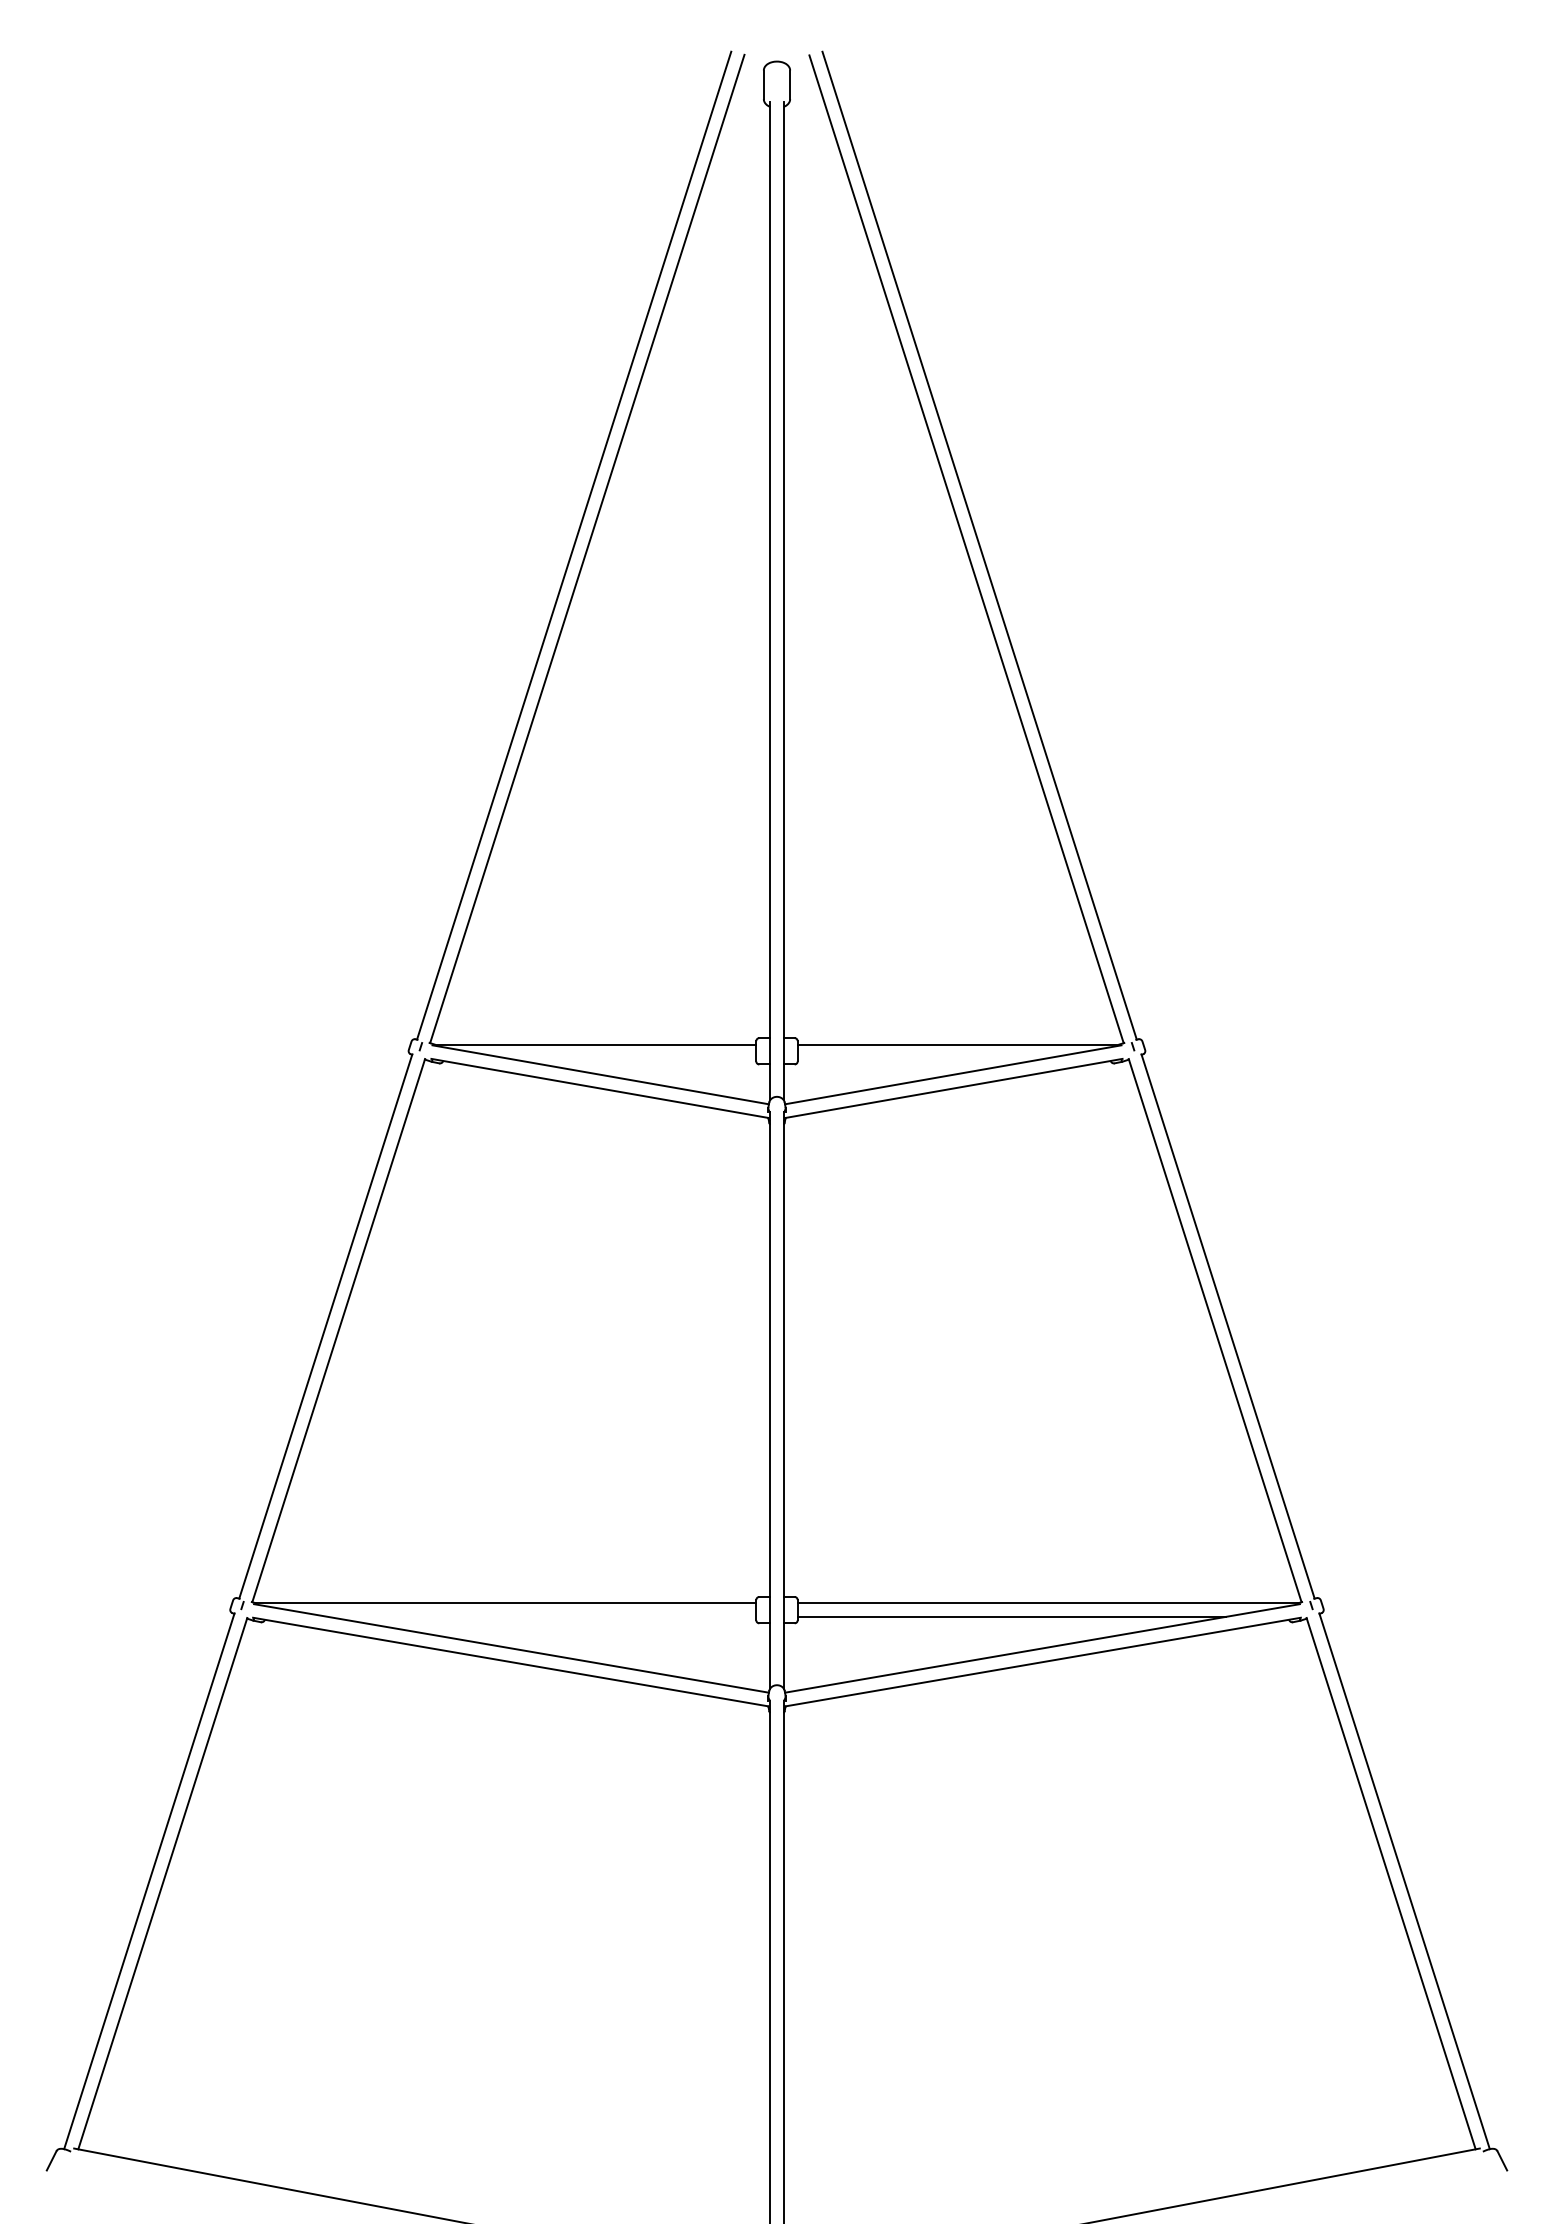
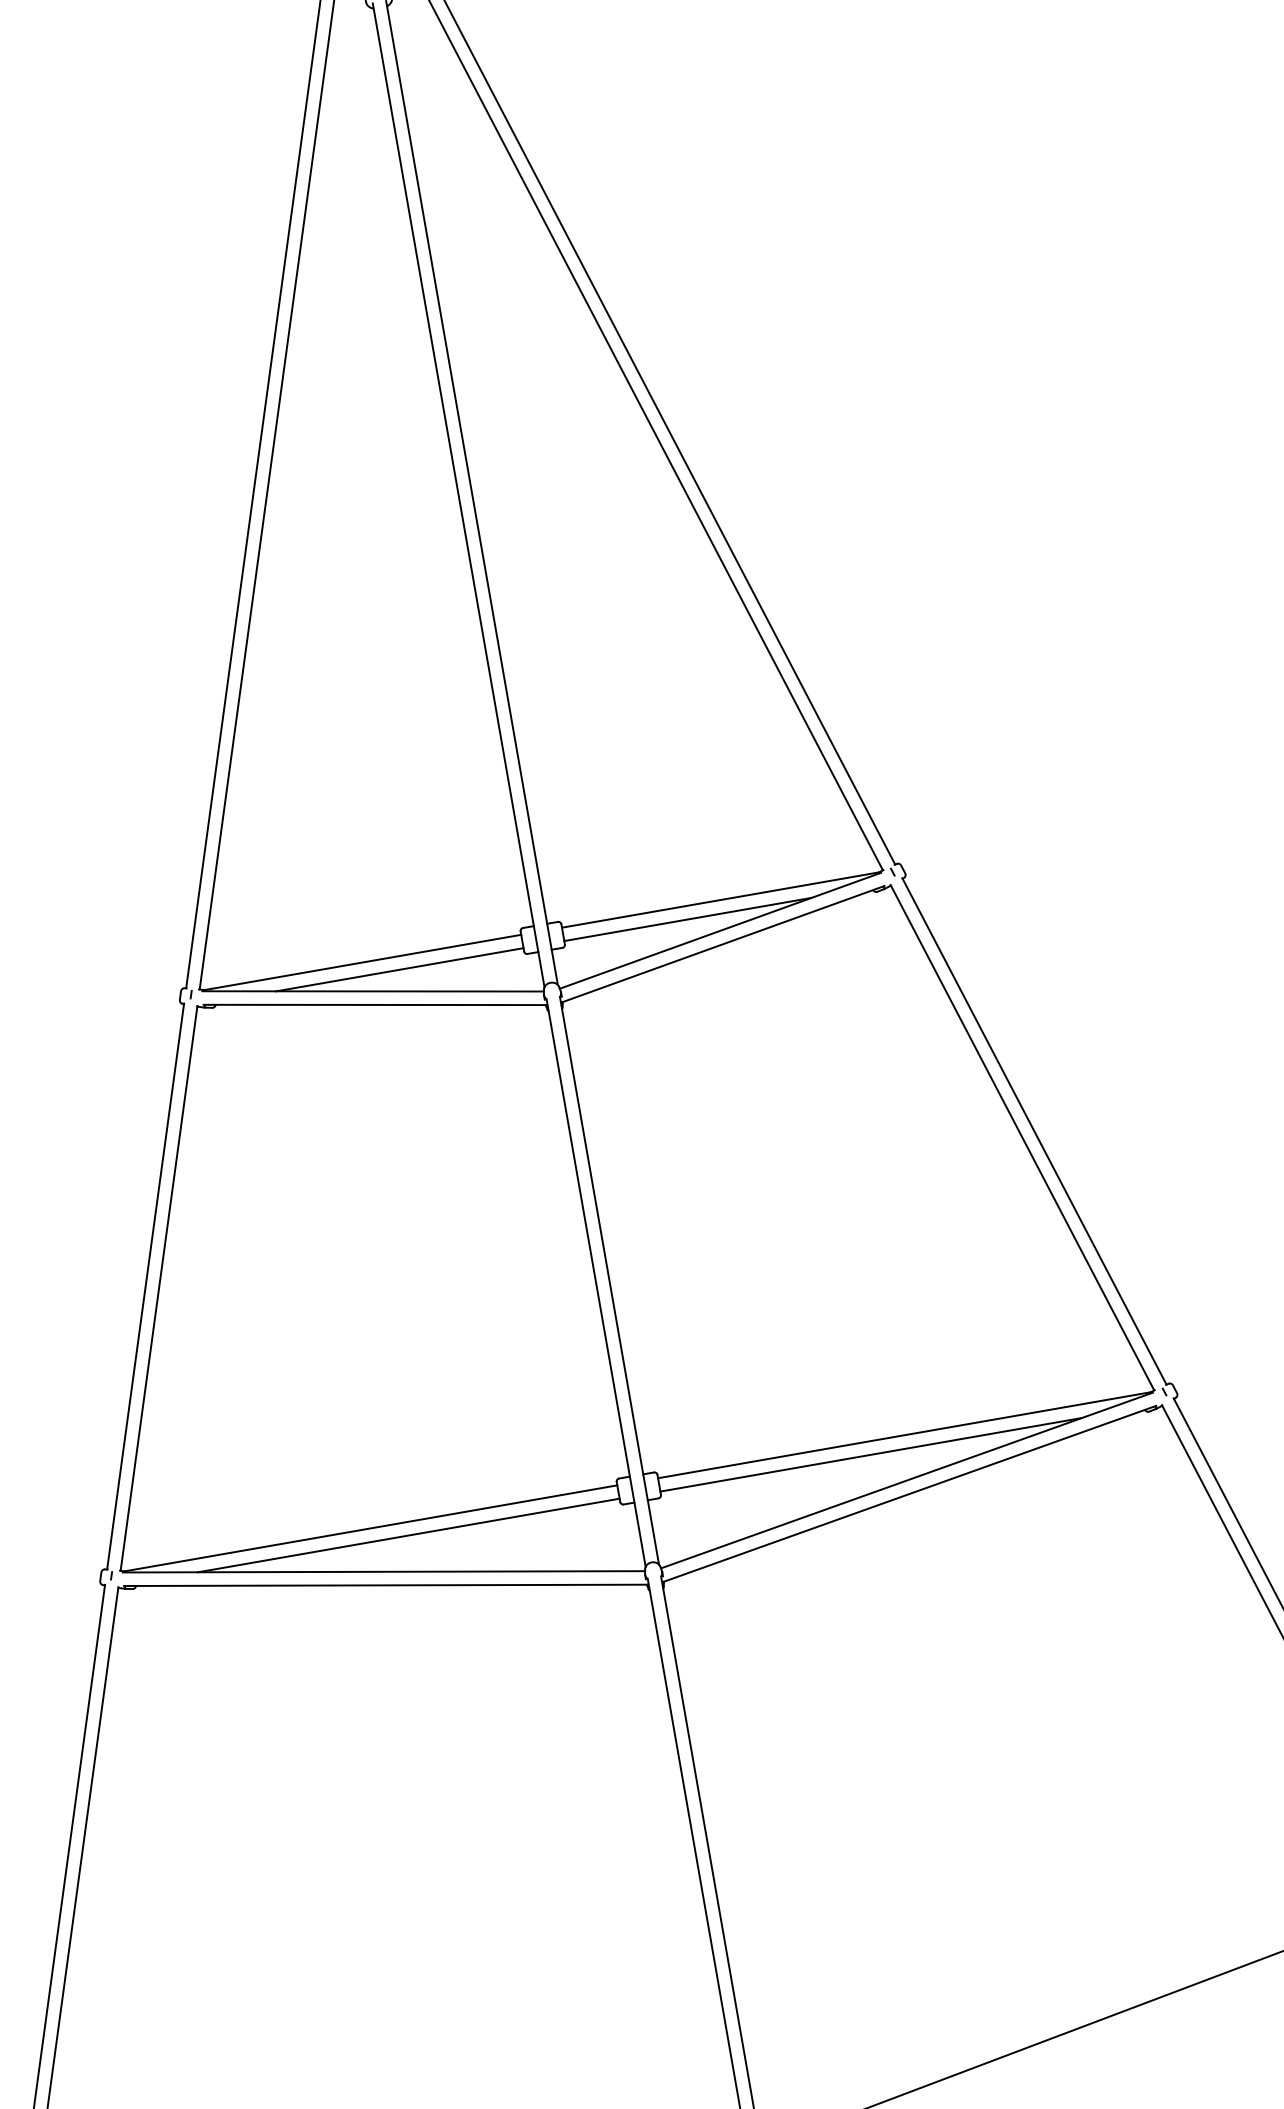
line: (630, 1058) -> (399, 970), added
line: (922, 1058) -> (687, 920), added
line: (542, 1616) -> (408, 1535), added

